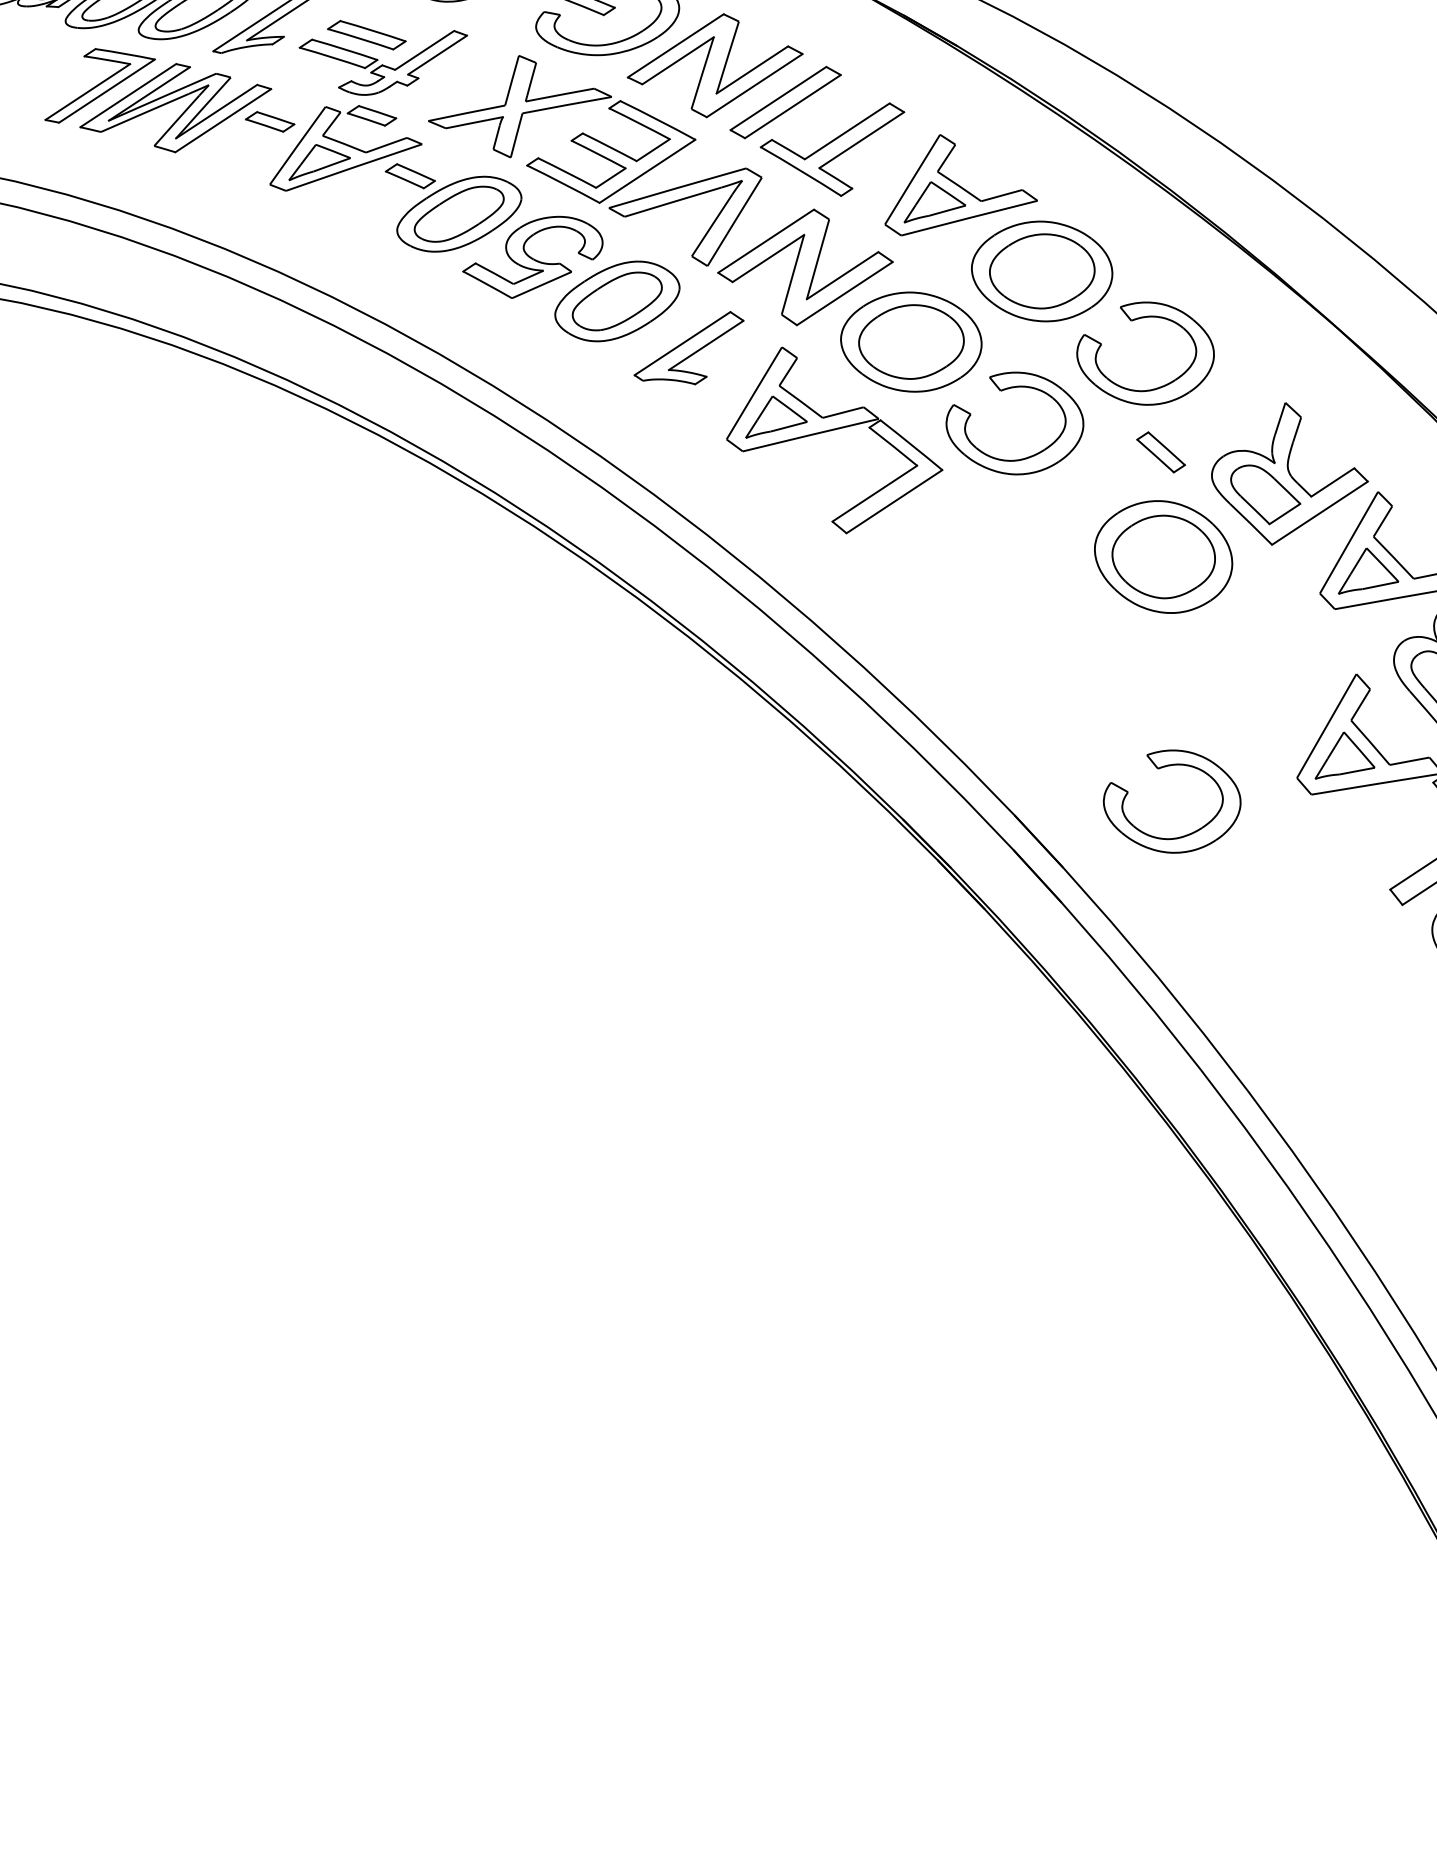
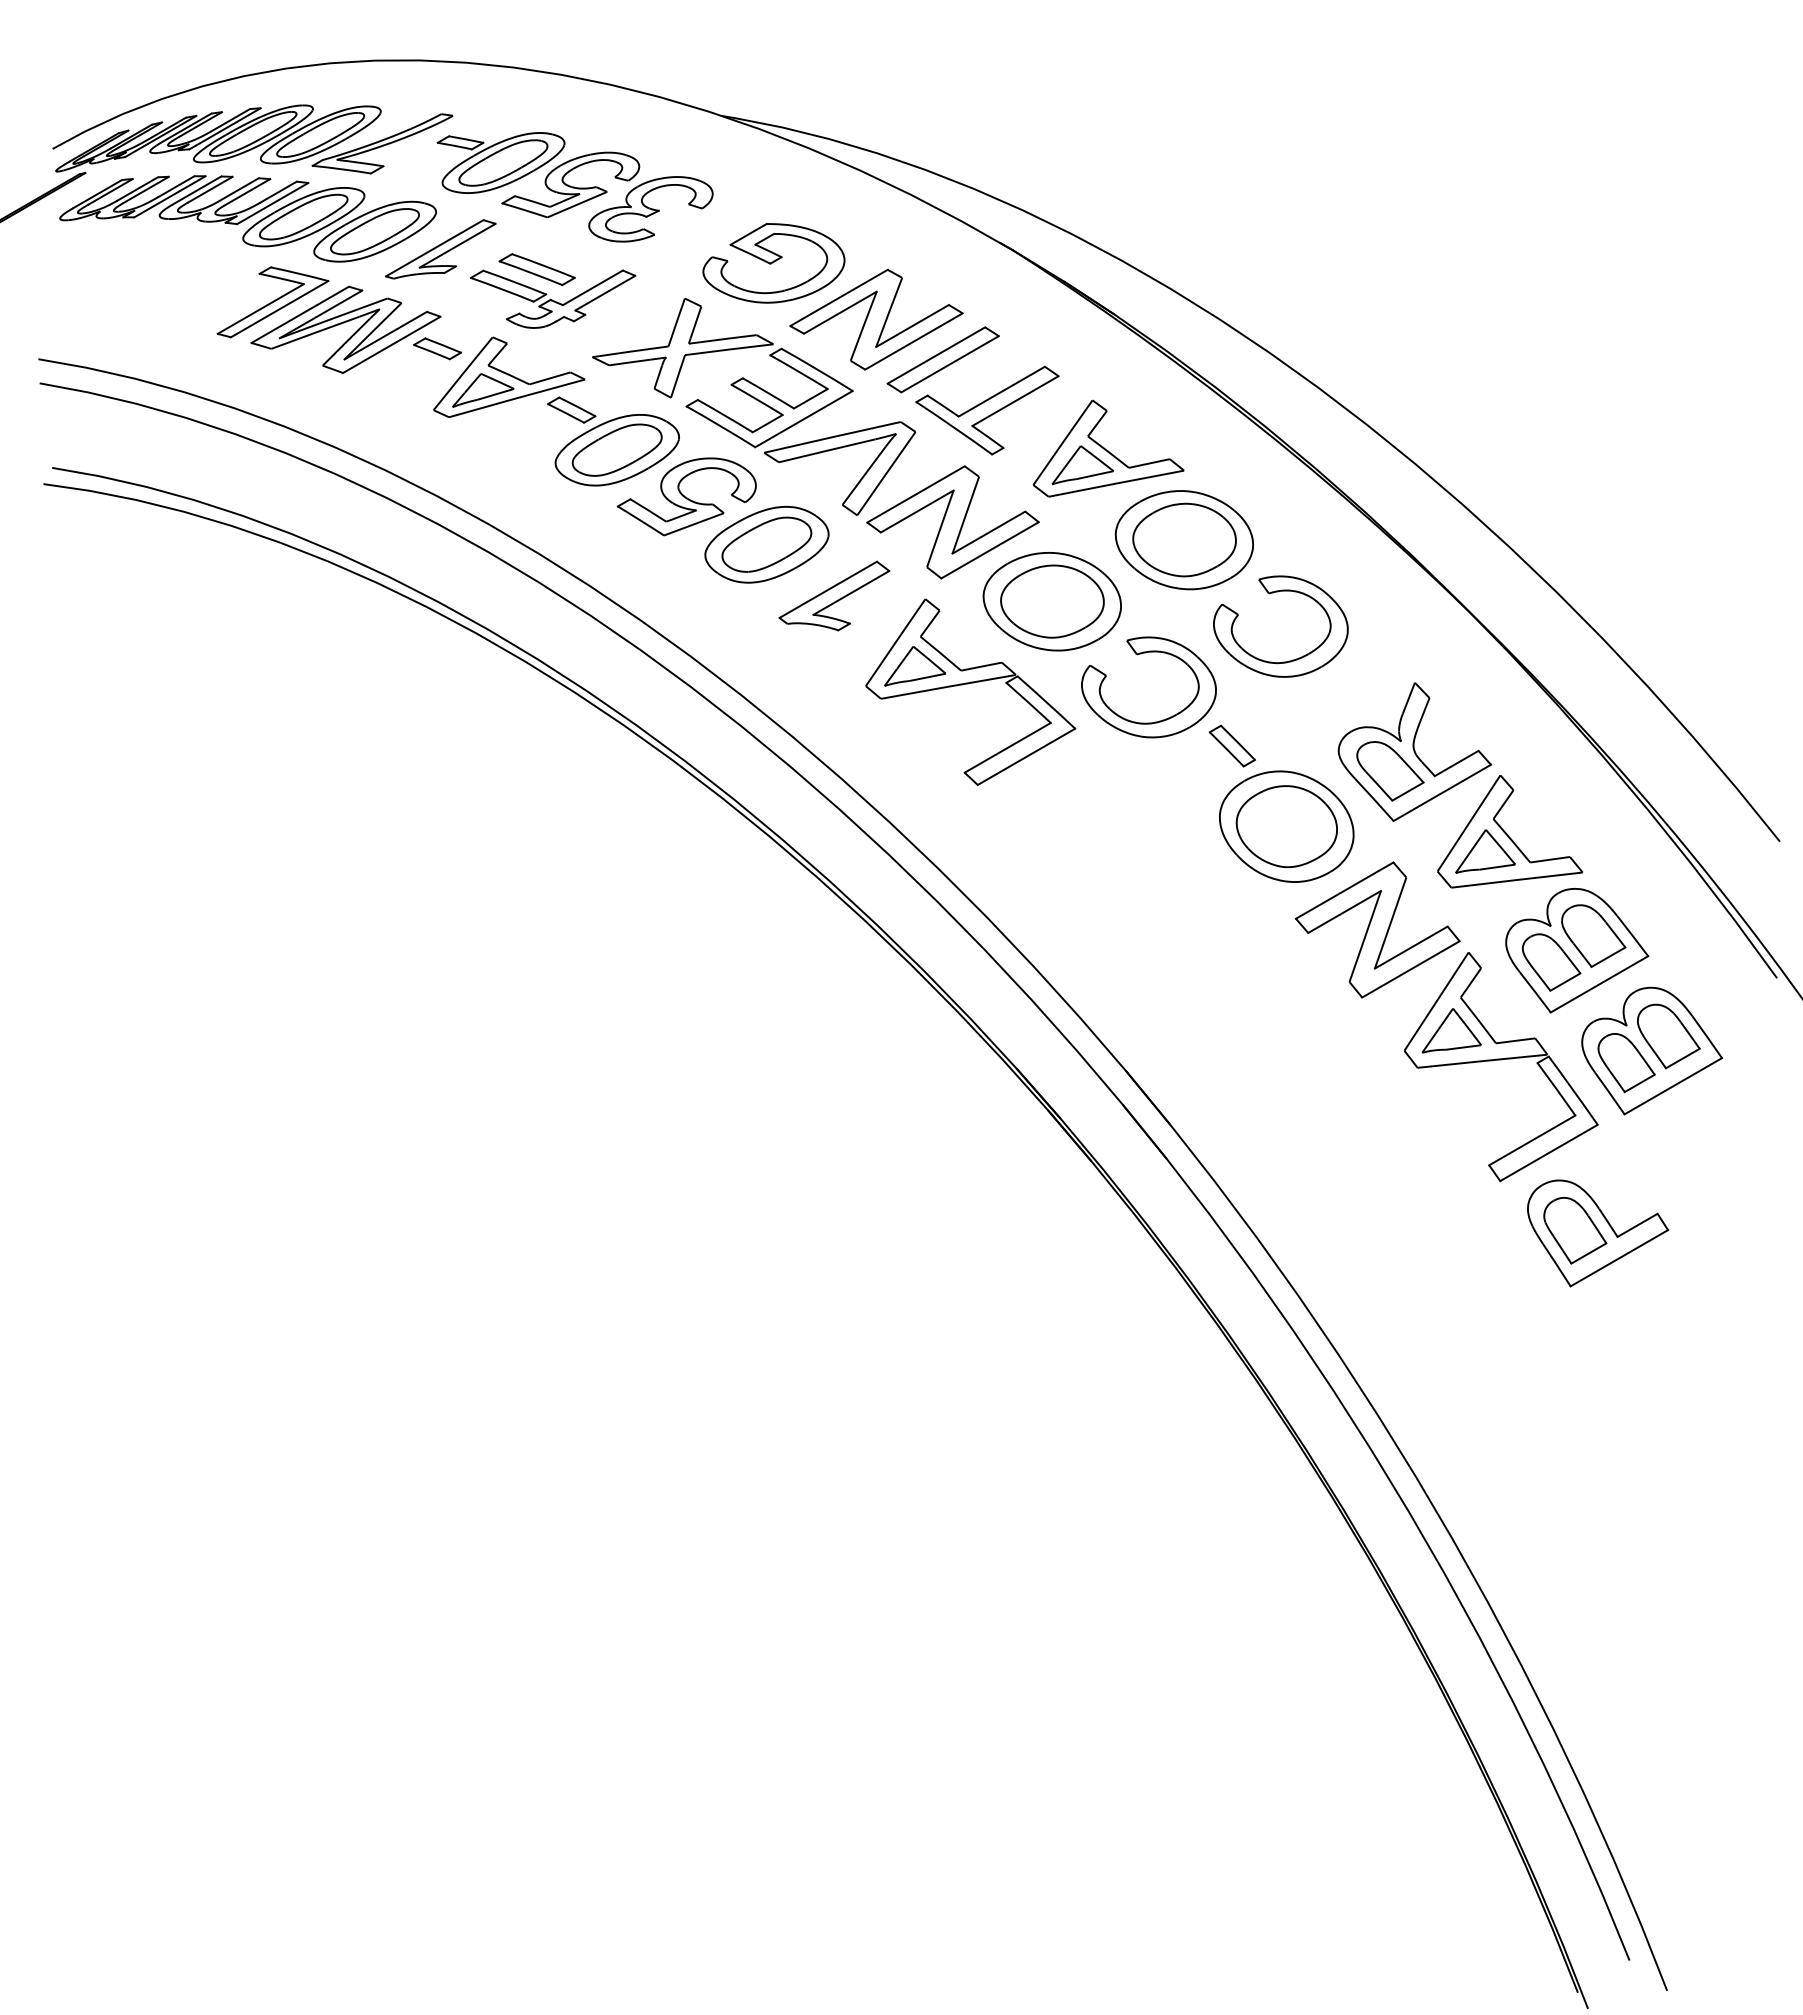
part: (371, 115) -> (537, 348), removed
part: (1160, 451) -> (1231, 745), moved
part: (1262, 656) -> (1377, 929), added
part: (1162, 768) -> (1273, 1033), removed

